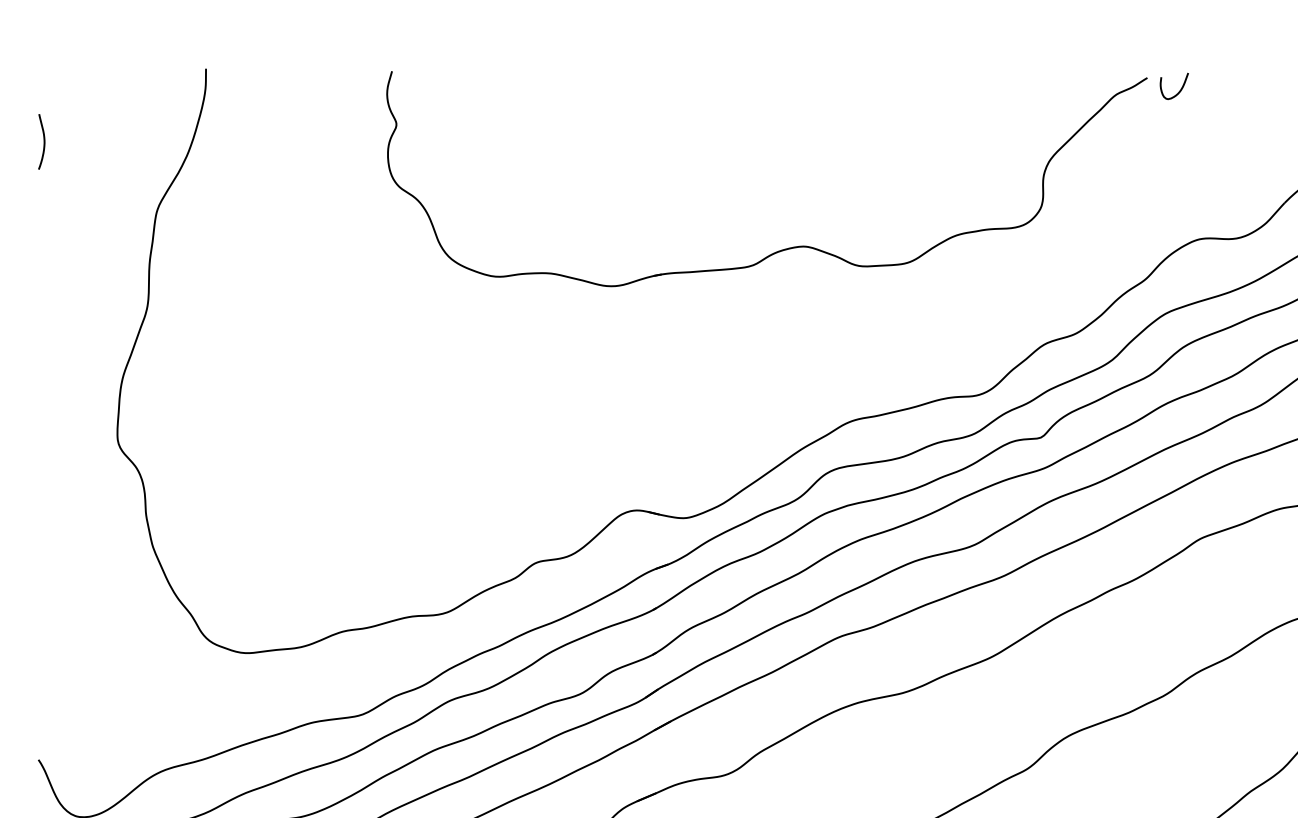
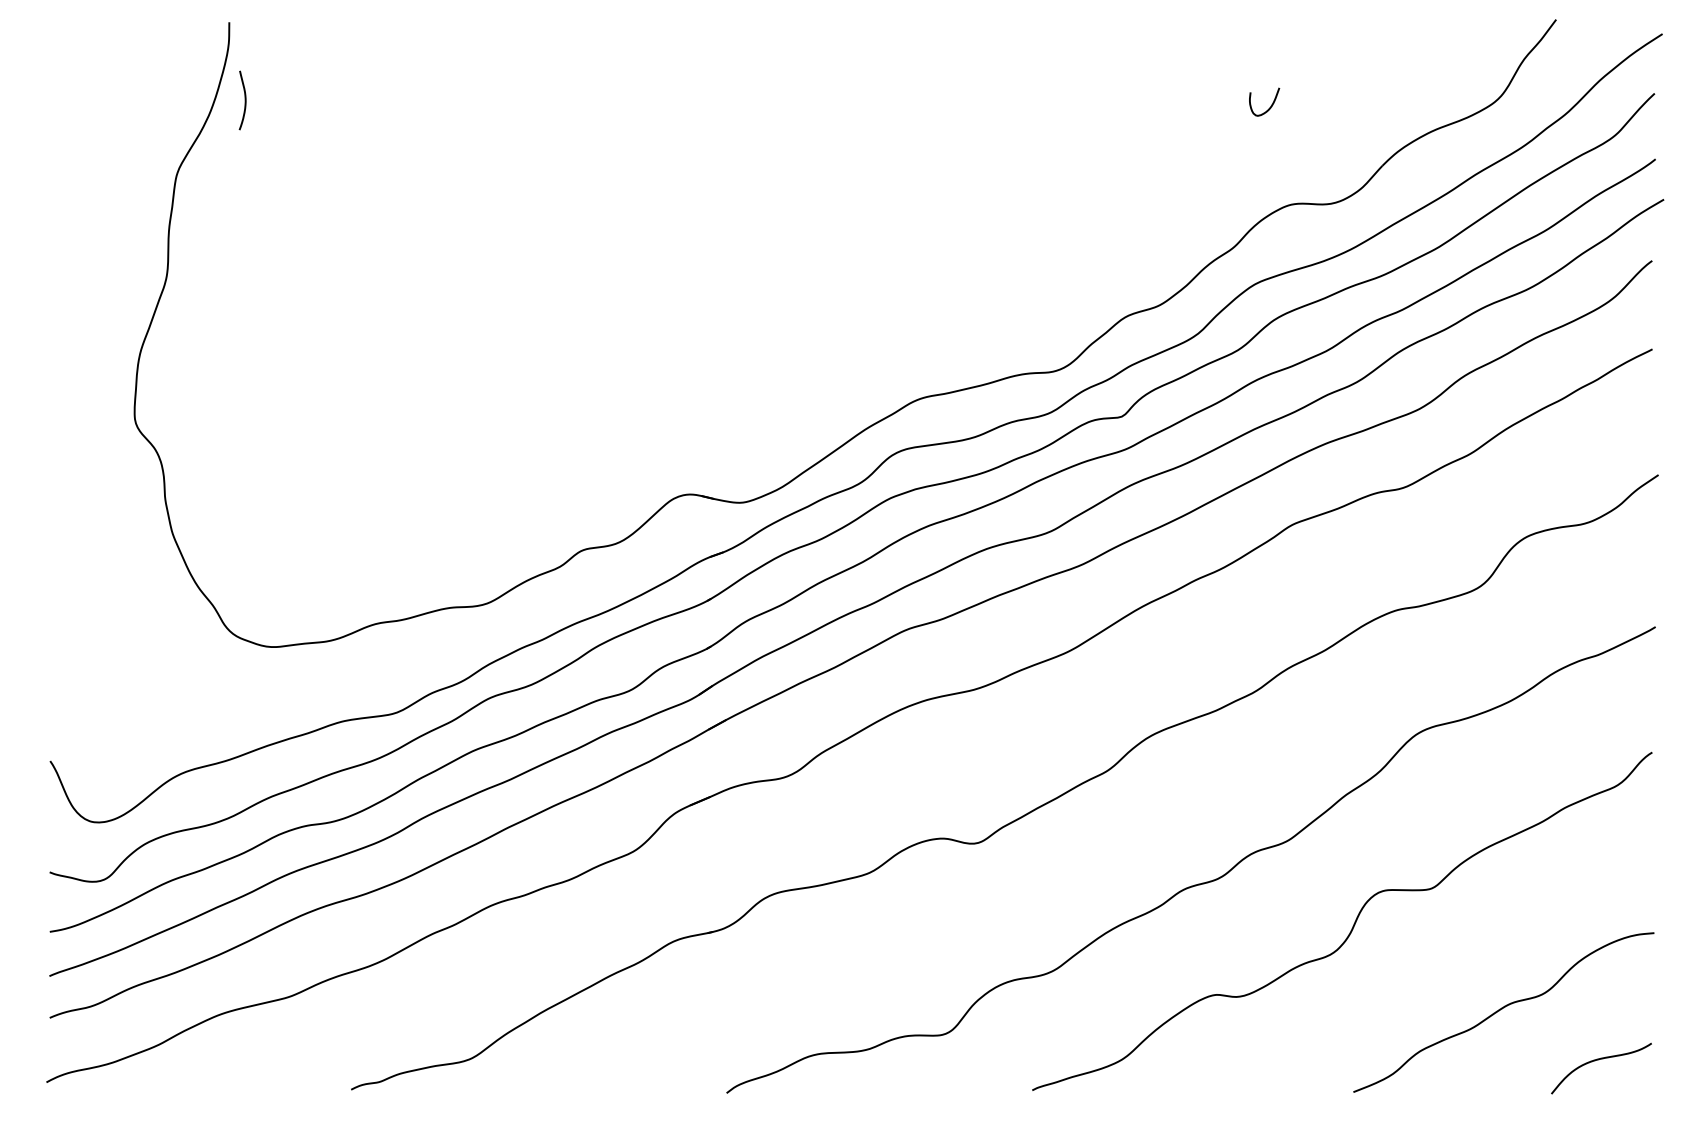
curve: (1180, 88) -> (1271, 104), moved
curve: (43, 141) -> (244, 100), moved
part: (785, 248) -> (848, 214), removed

